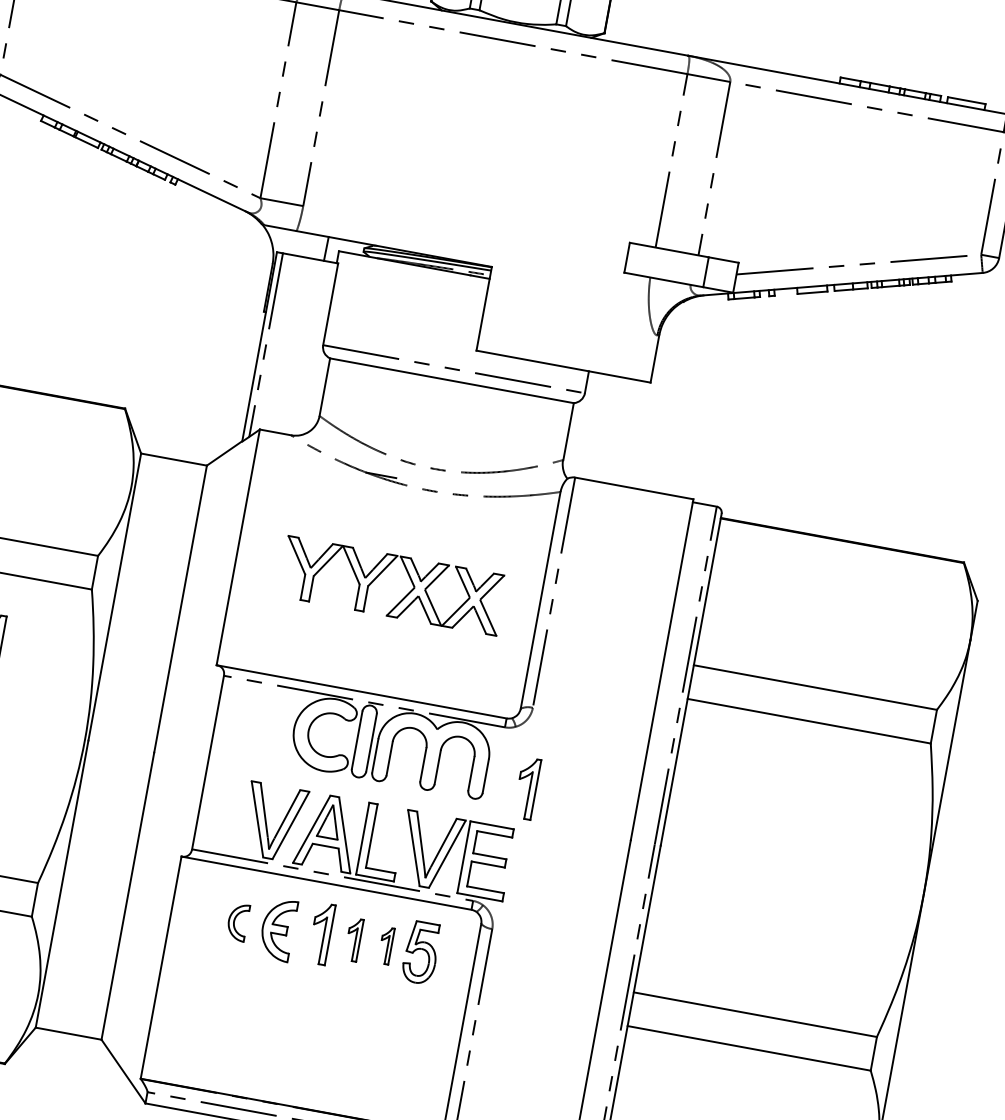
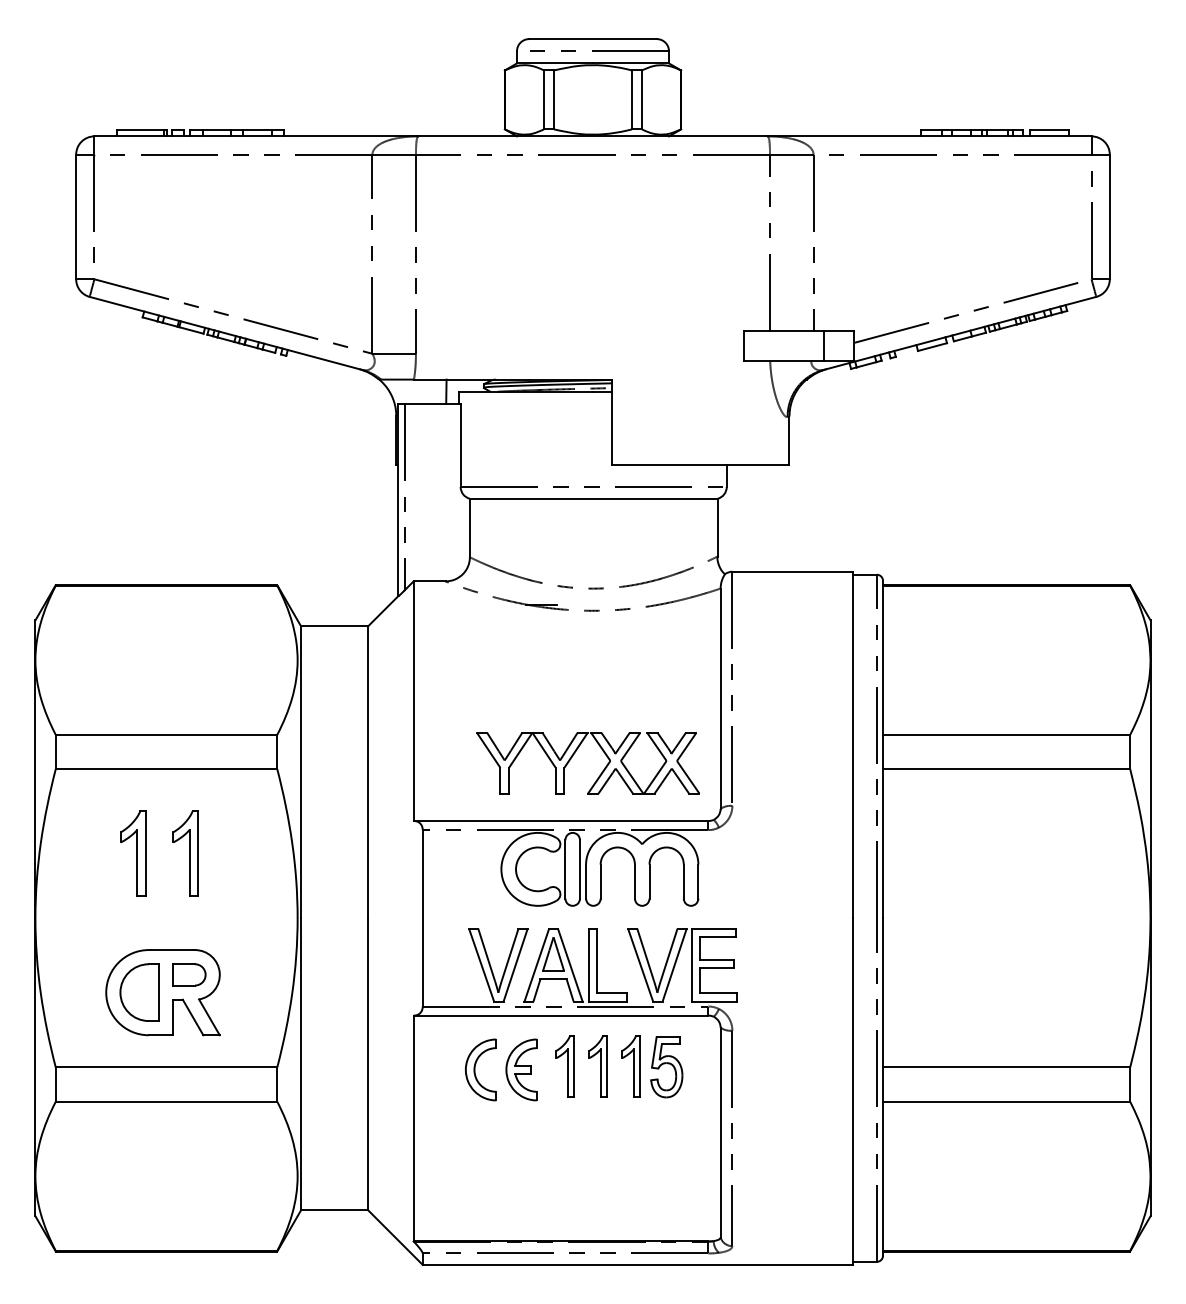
part: (381, 574) -> (575, 753), moved
part: (526, 788) -> (740, 886), removed
part: (237, 921) -> (480, 1069), size x1.67
part: (353, 939) -> (597, 1066), size x1.43
part: (385, 945) -> (630, 1066), size x1.67

